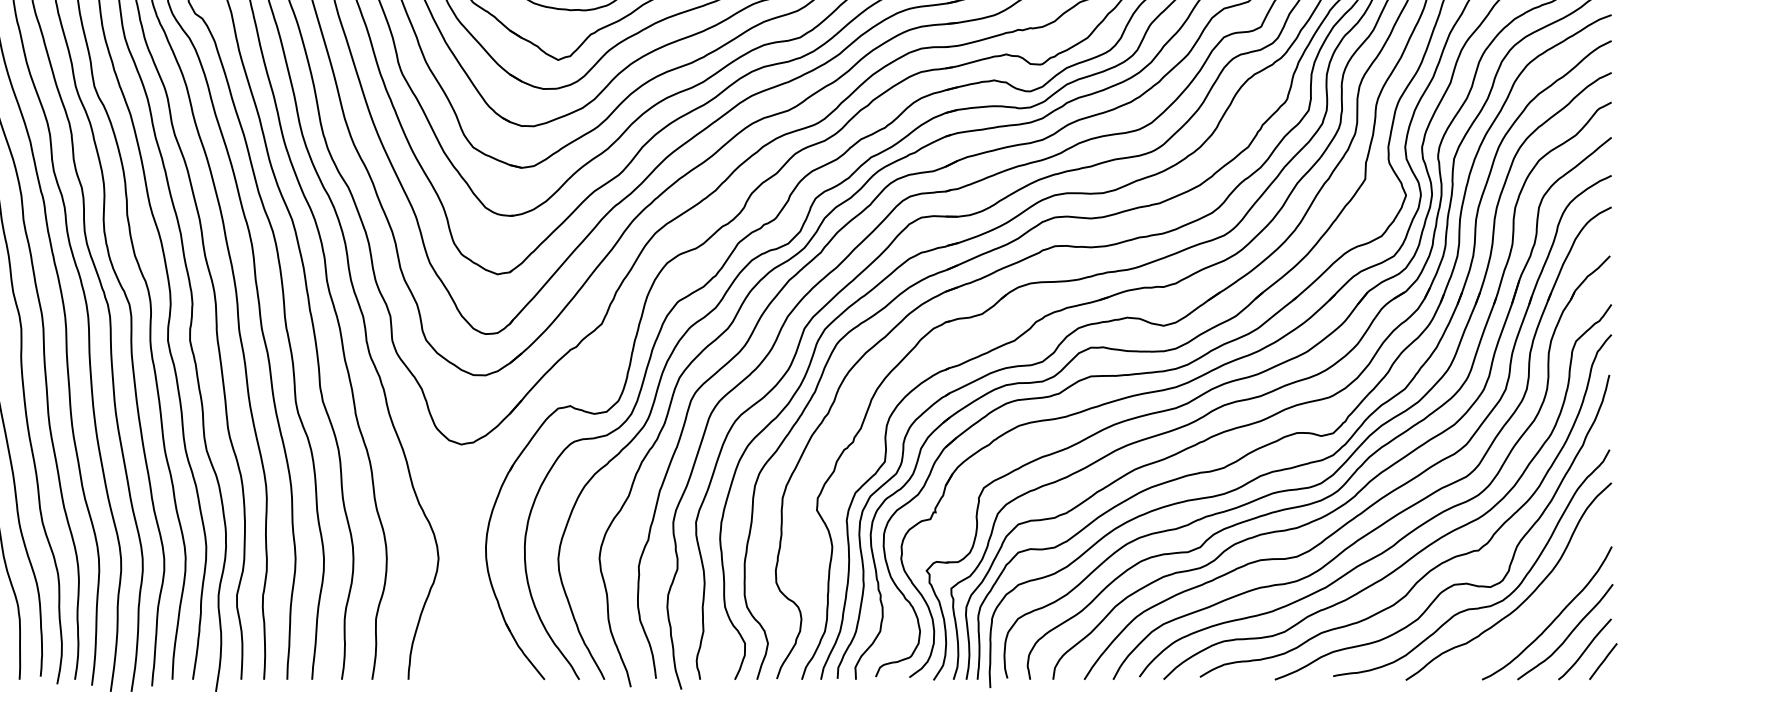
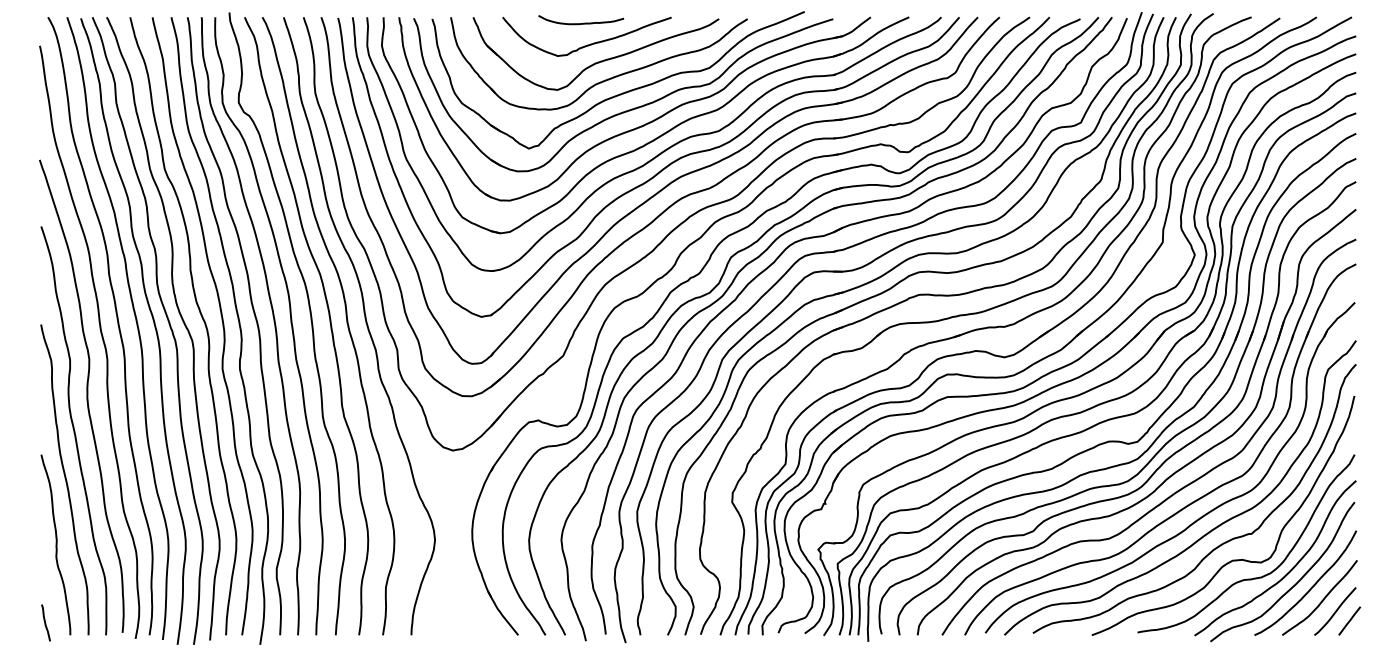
curve: (1533, 615) -> (1294, 584), added

